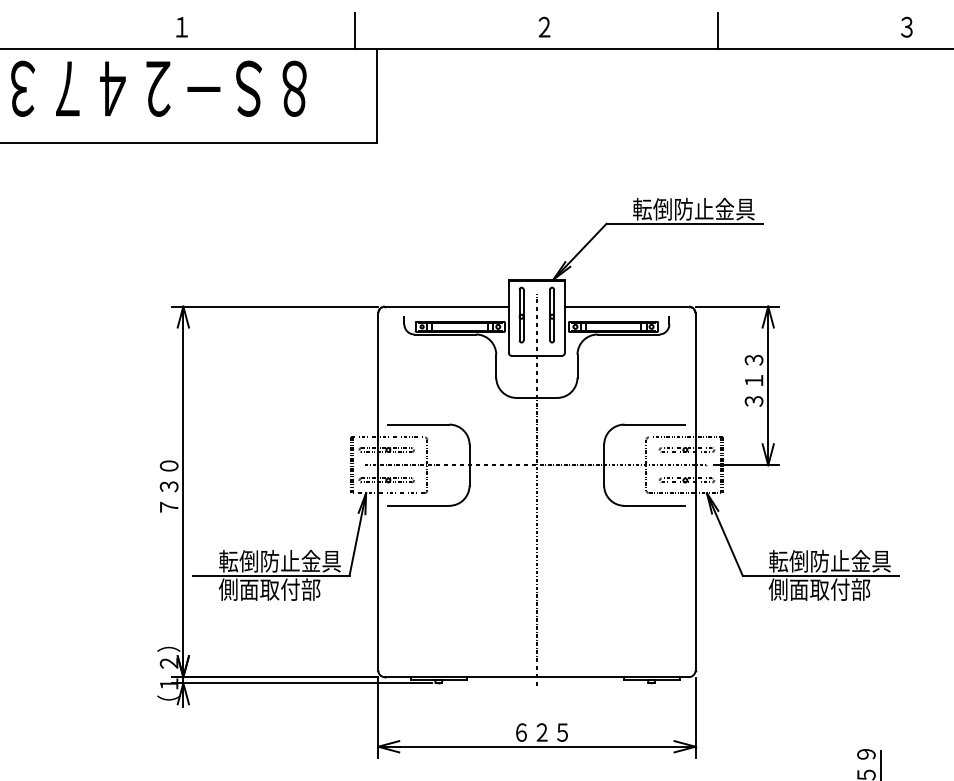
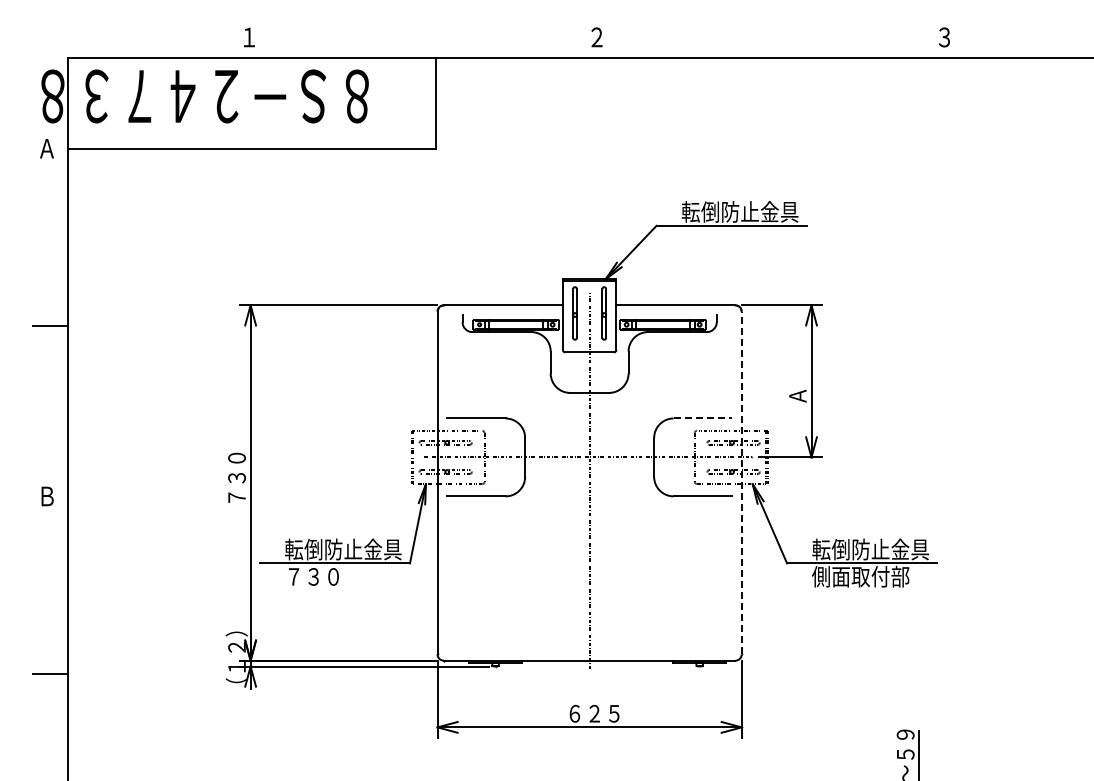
line: (355, 30) -> (415, 40), removed
line: (718, 30) -> (763, 40), removed
text: (753, 380) -> (797, 376), ３１３ -> Ａ
line: (655, 424) -> (703, 418), solid -> dashed
line: (695, 491) -> (741, 482), solid -> dashed
text: (268, 589) -> (332, 576), 側面取付部 -> ７３０

